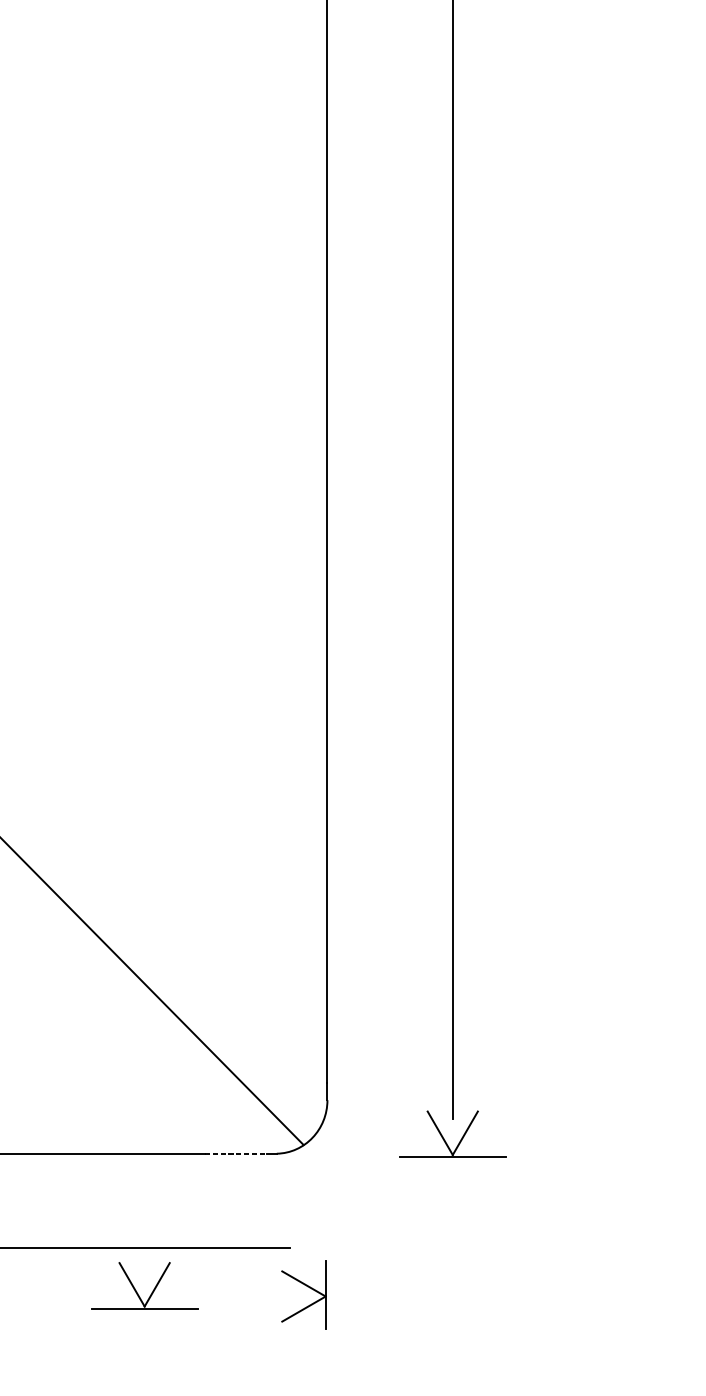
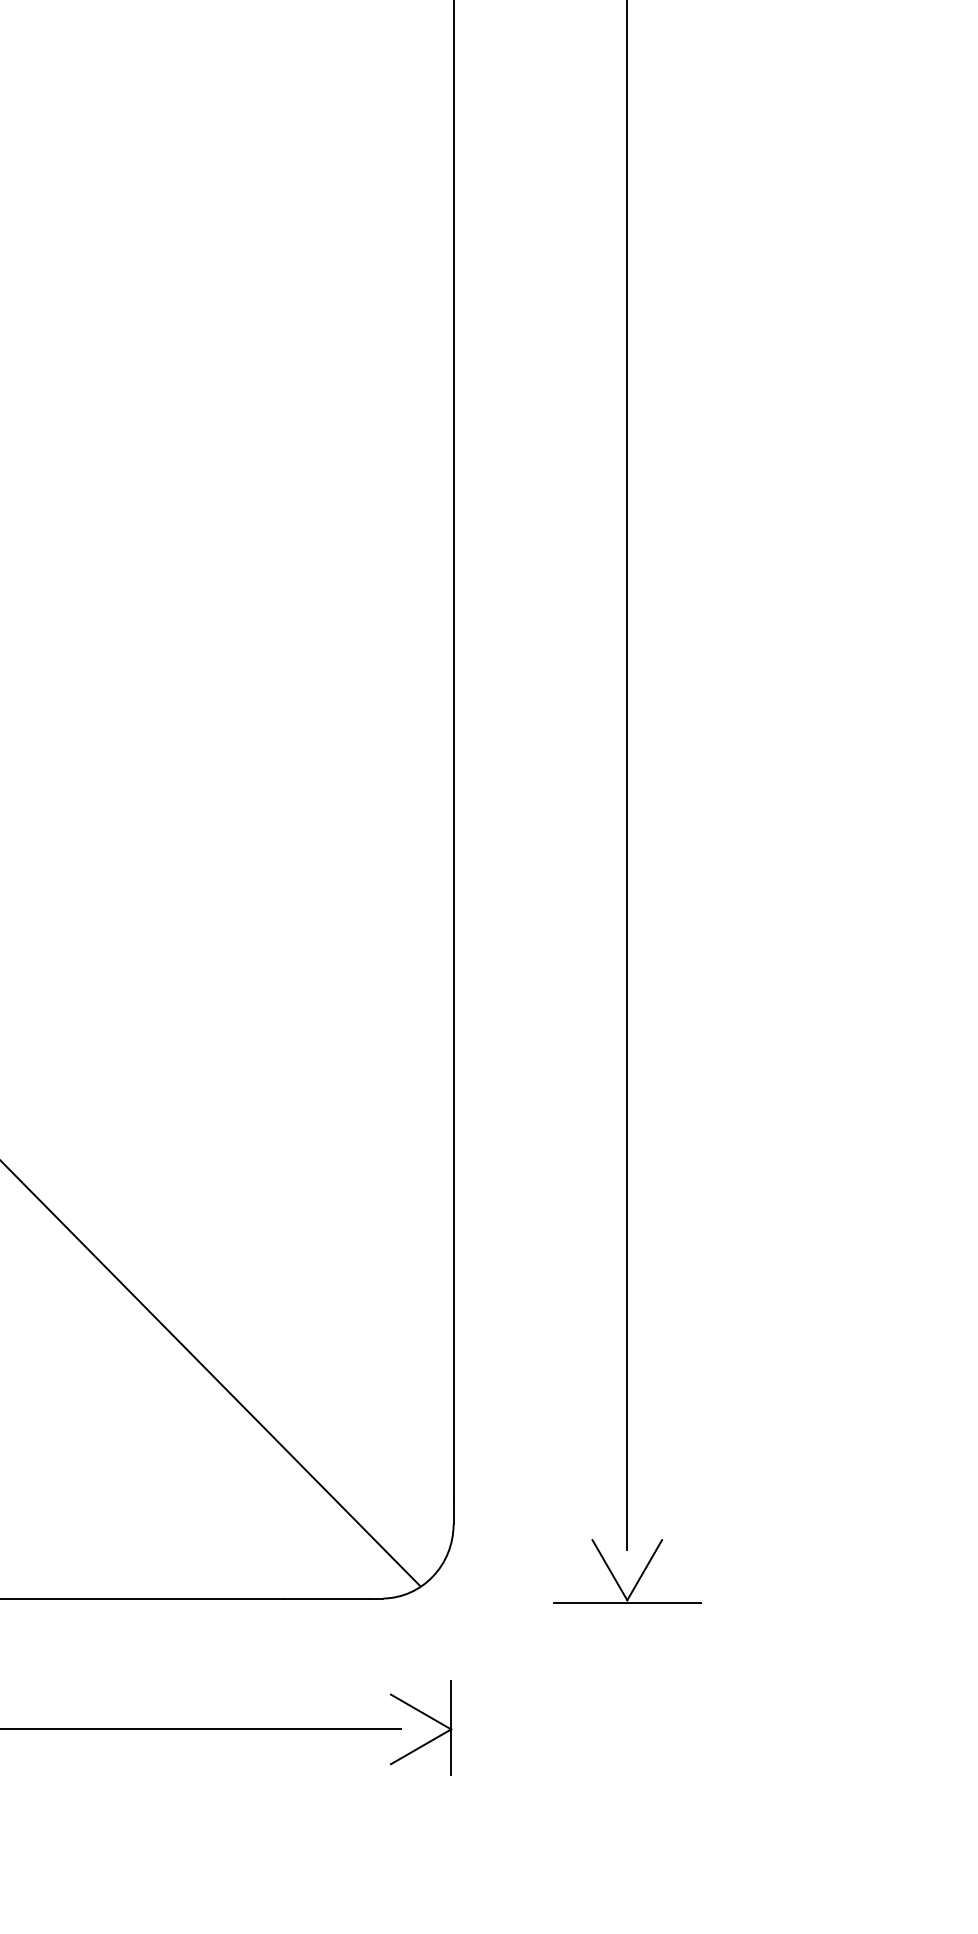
line: (236, 1153) -> (327, 1598), dashed -> solid
part: (307, 1287) -> (426, 1716), moved
part: (152, 1290) -> (211, 1788), removed

